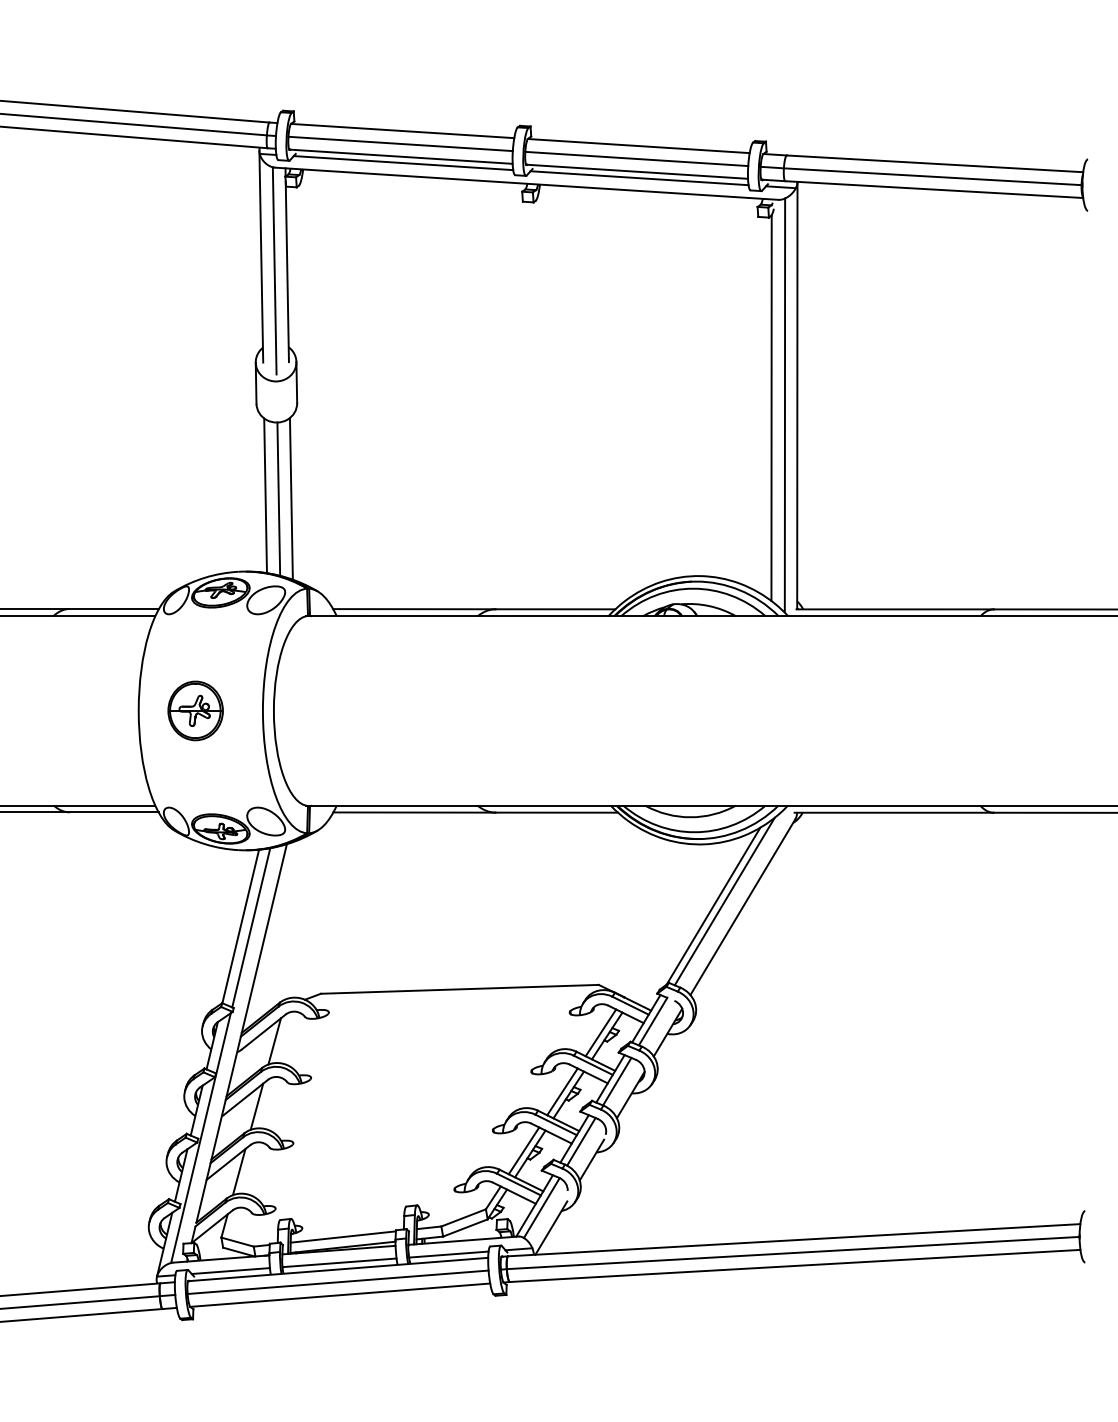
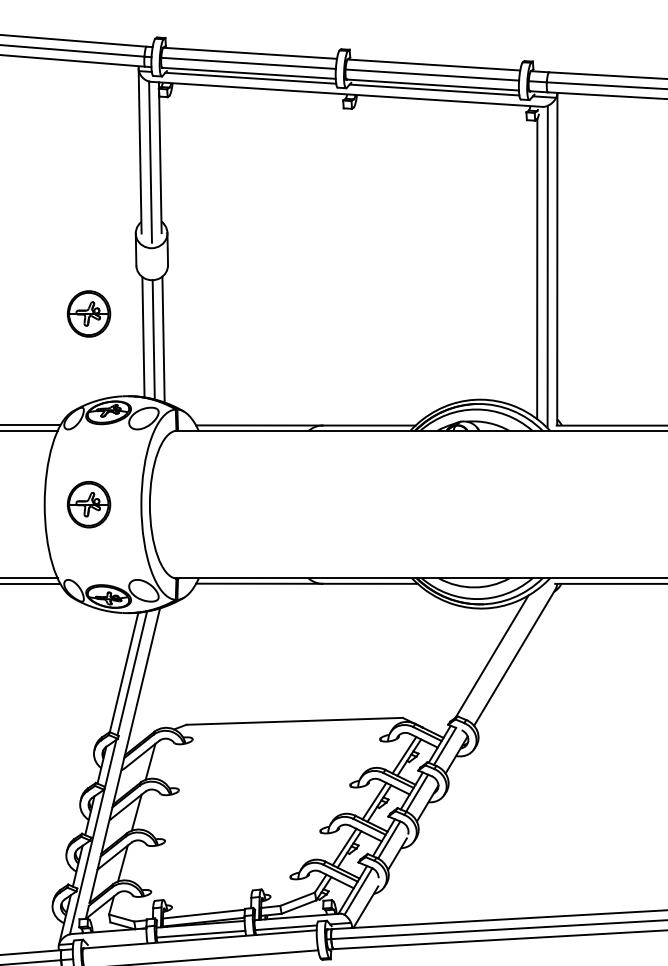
part: (195, 465) -> (88, 313), added
line: (724, 901) -> (500, 652), removed
line: (230, 1271) -> (116, 940), removed
line: (337, 1282) -> (199, 949), removed

